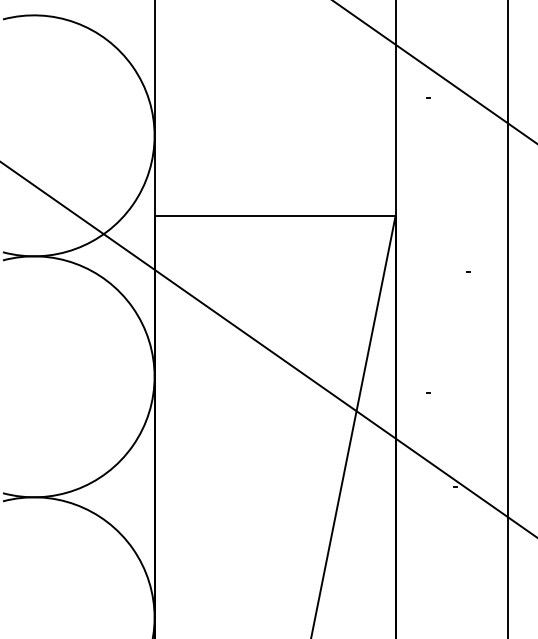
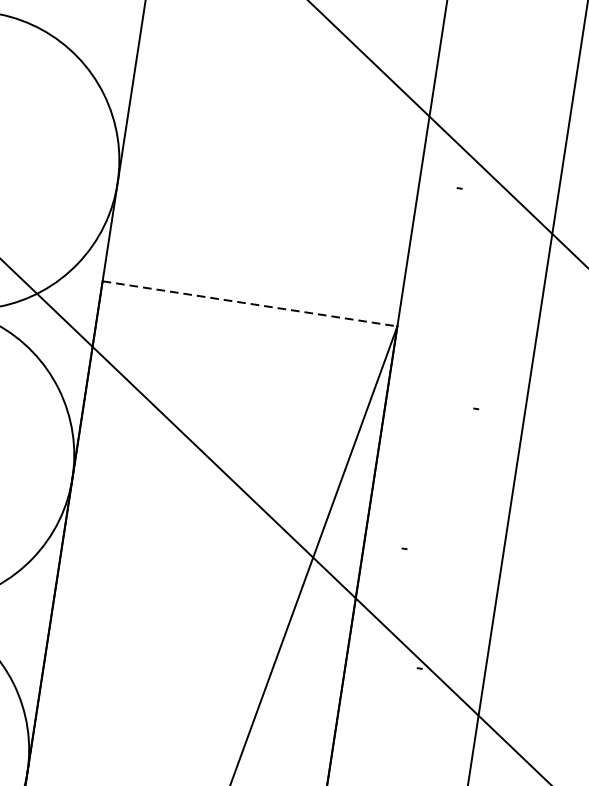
line: (275, 216) -> (250, 304), solid -> dashed

